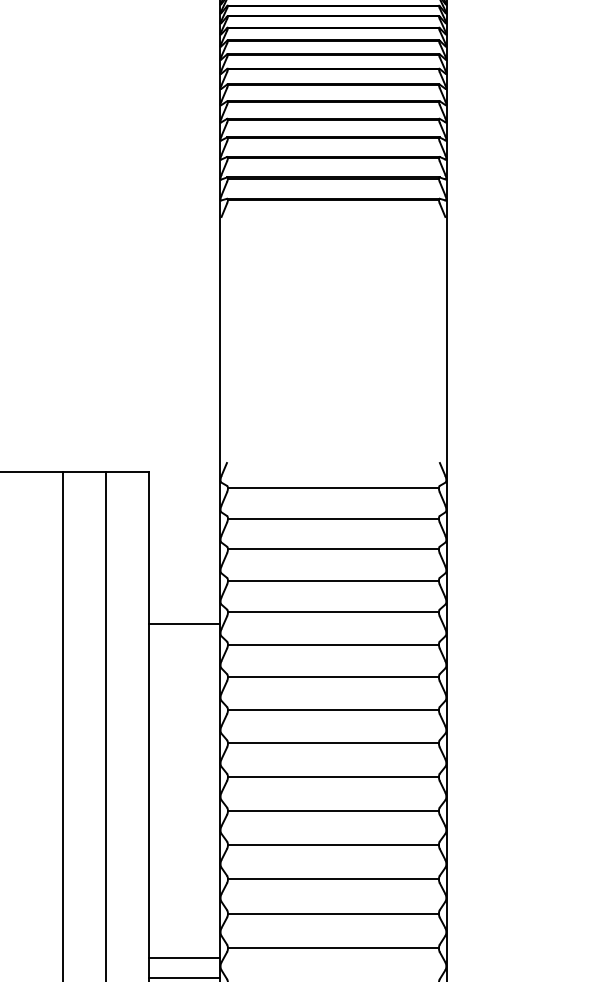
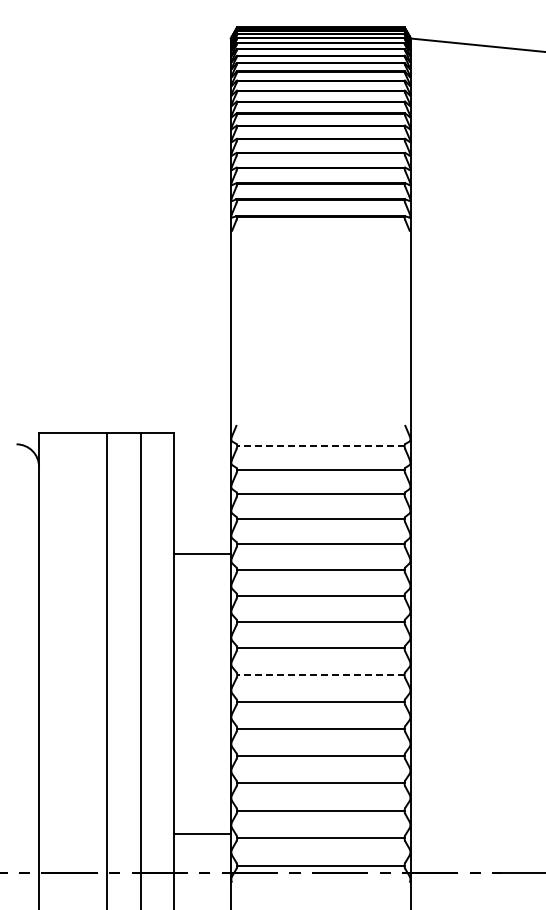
line: (332, 488) -> (320, 446), solid -> dashed
line: (332, 777) -> (320, 675), solid -> dashed
line: (184, 957) -> (202, 818), removed

